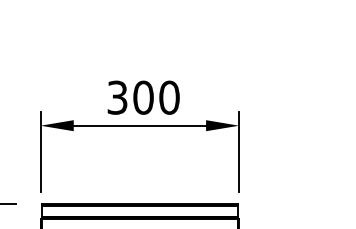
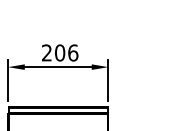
text: (144, 96) -> (60, 52), 300 -> 206

